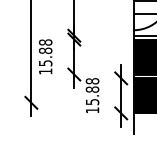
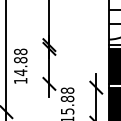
text: (45, 62) -> (20, 71), 15.88 -> 14.88

